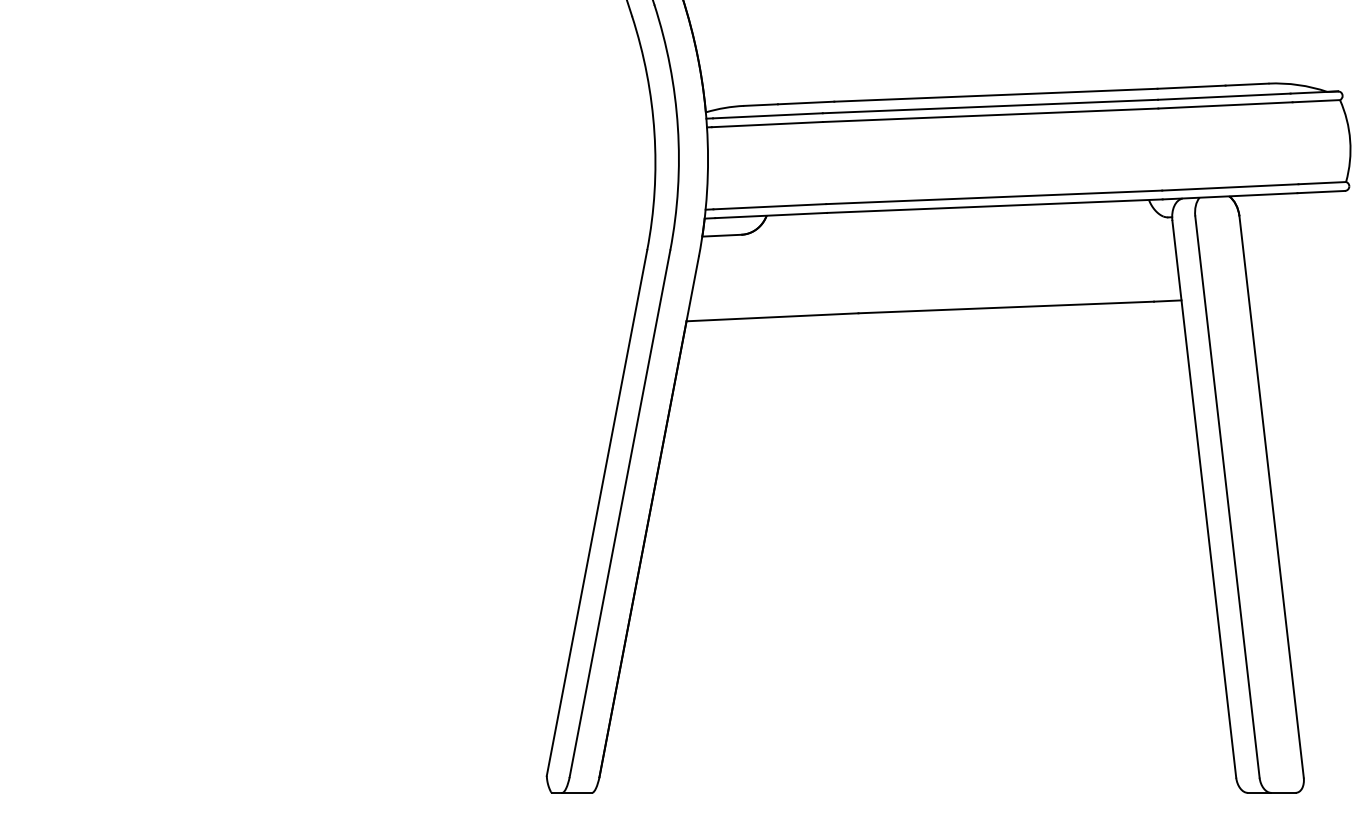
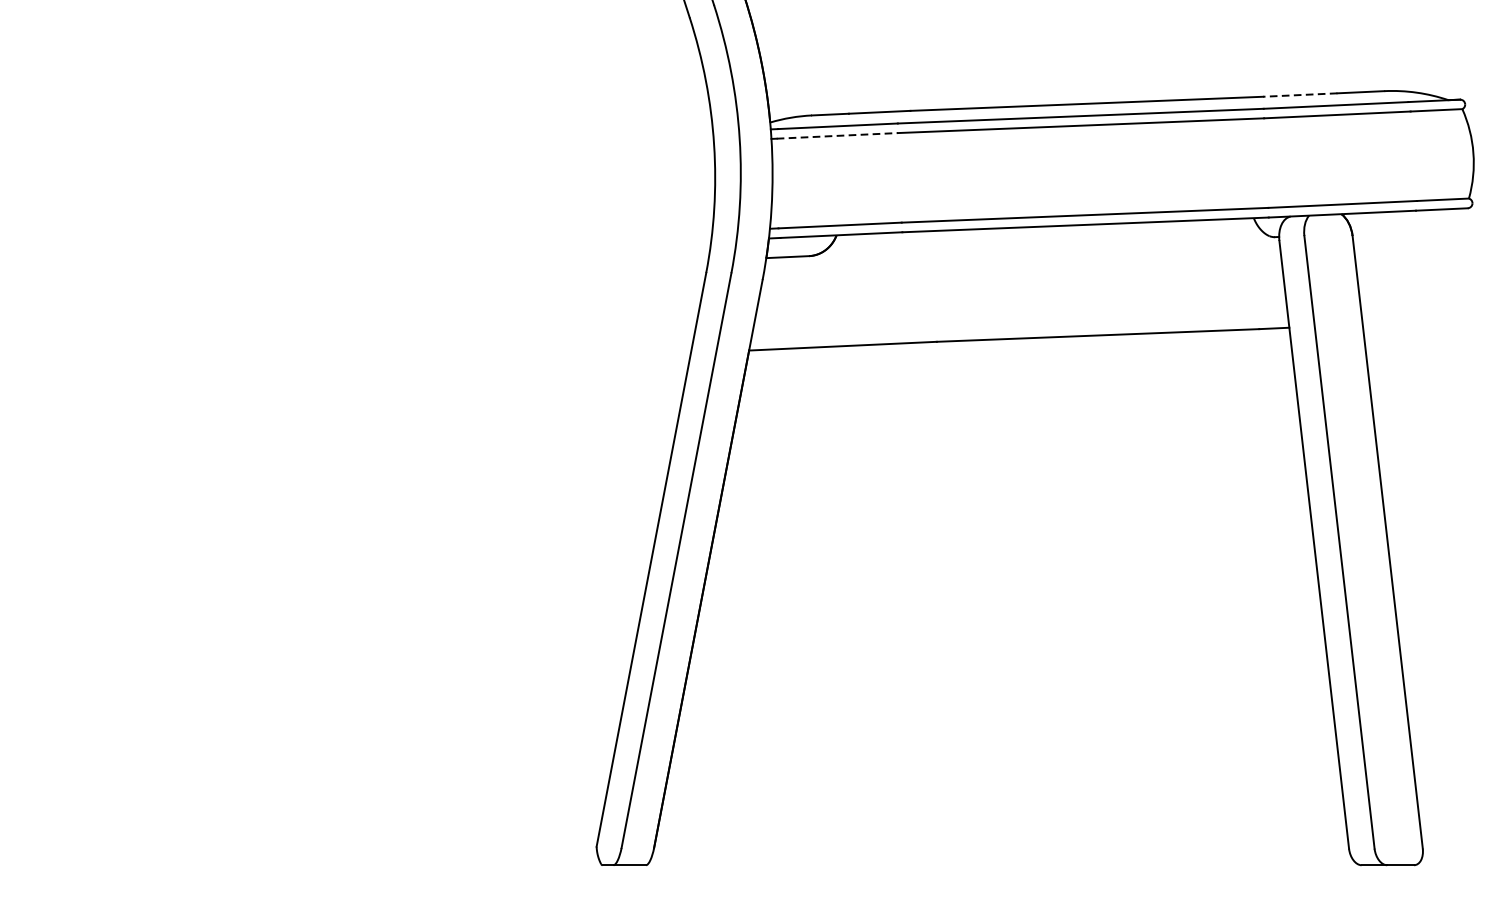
line: (1191, 87) -> (1300, 95), solid -> dashed
line: (767, 124) -> (837, 135), solid -> dashed

